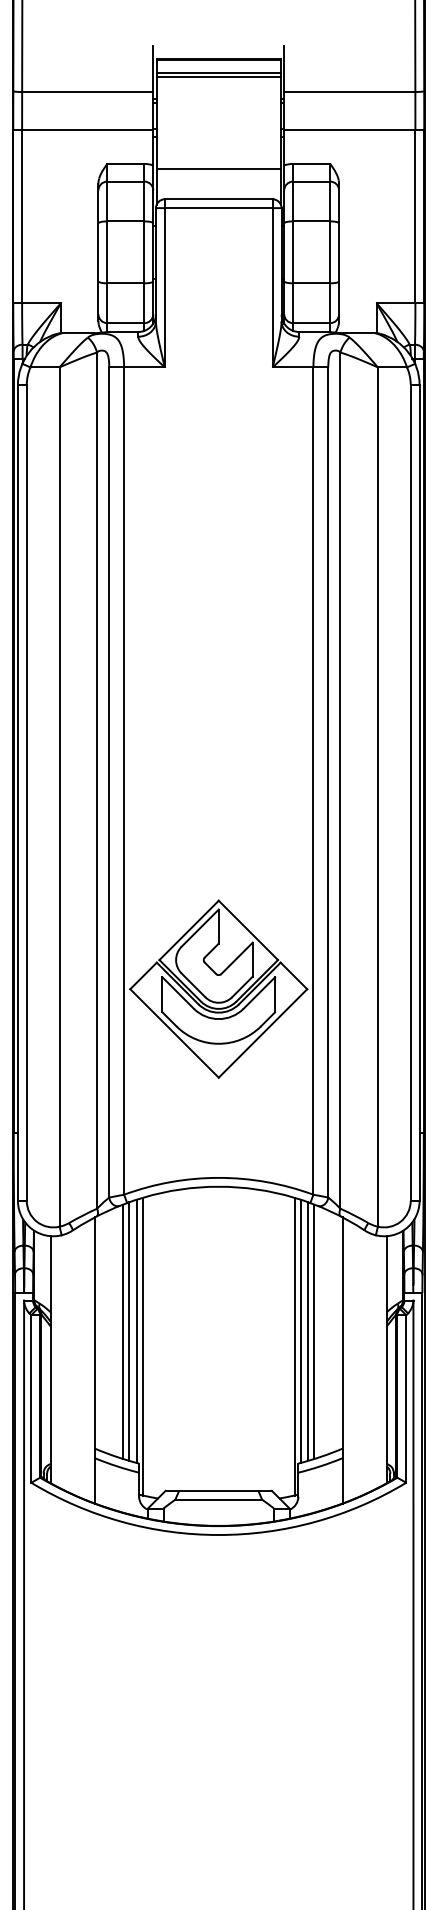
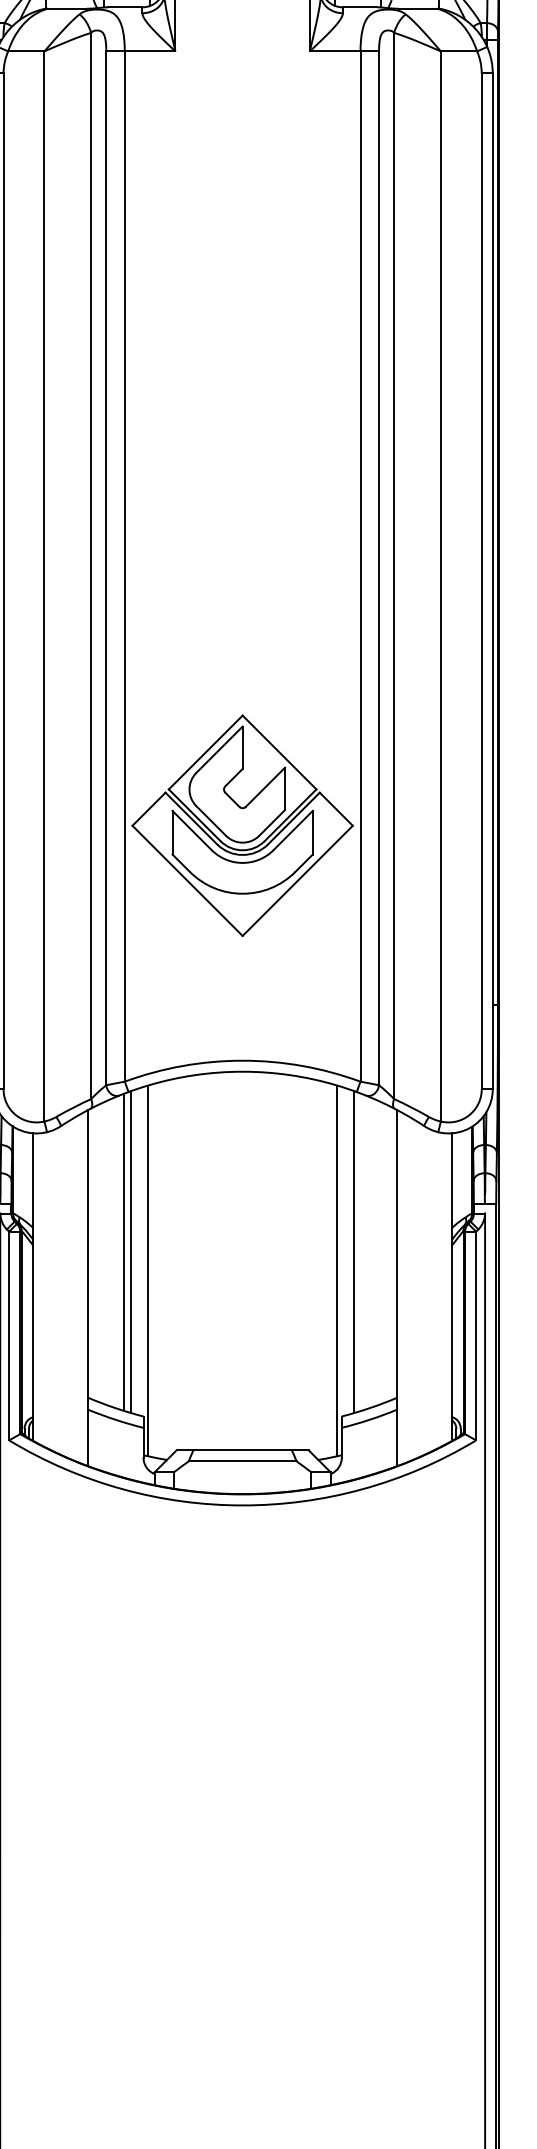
line: (136, 1331) -> (140, 1252), removed
line: (300, 1331) -> (344, 1252), removed
line: (314, 1331) -> (361, 1252), removed

